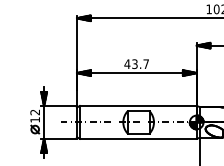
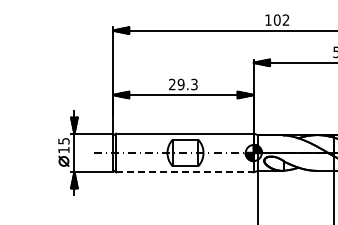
text: (136, 64) -> (182, 84), 43.7 -> 29.3
text: (34, 112) -> (63, 141), 12 -> 15
line: (138, 139) -> (185, 172), solid -> dashed

